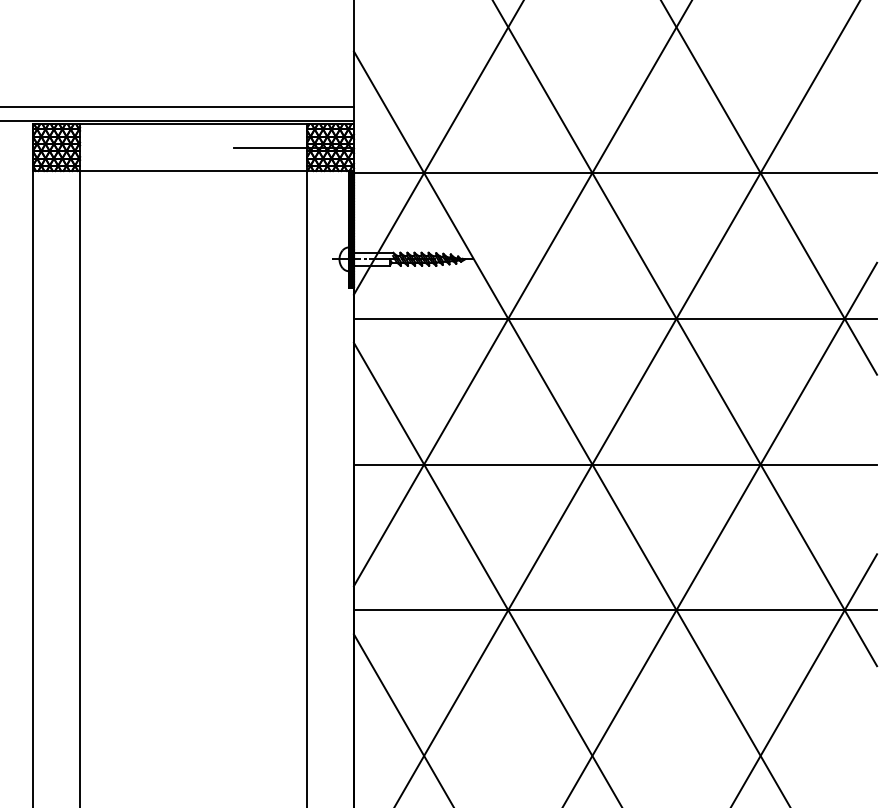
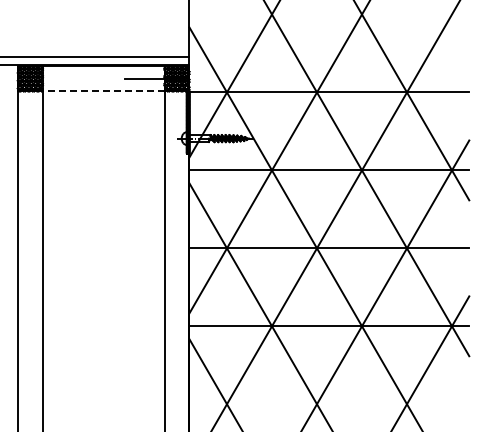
line: (193, 171) -> (103, 91), solid -> dashed

